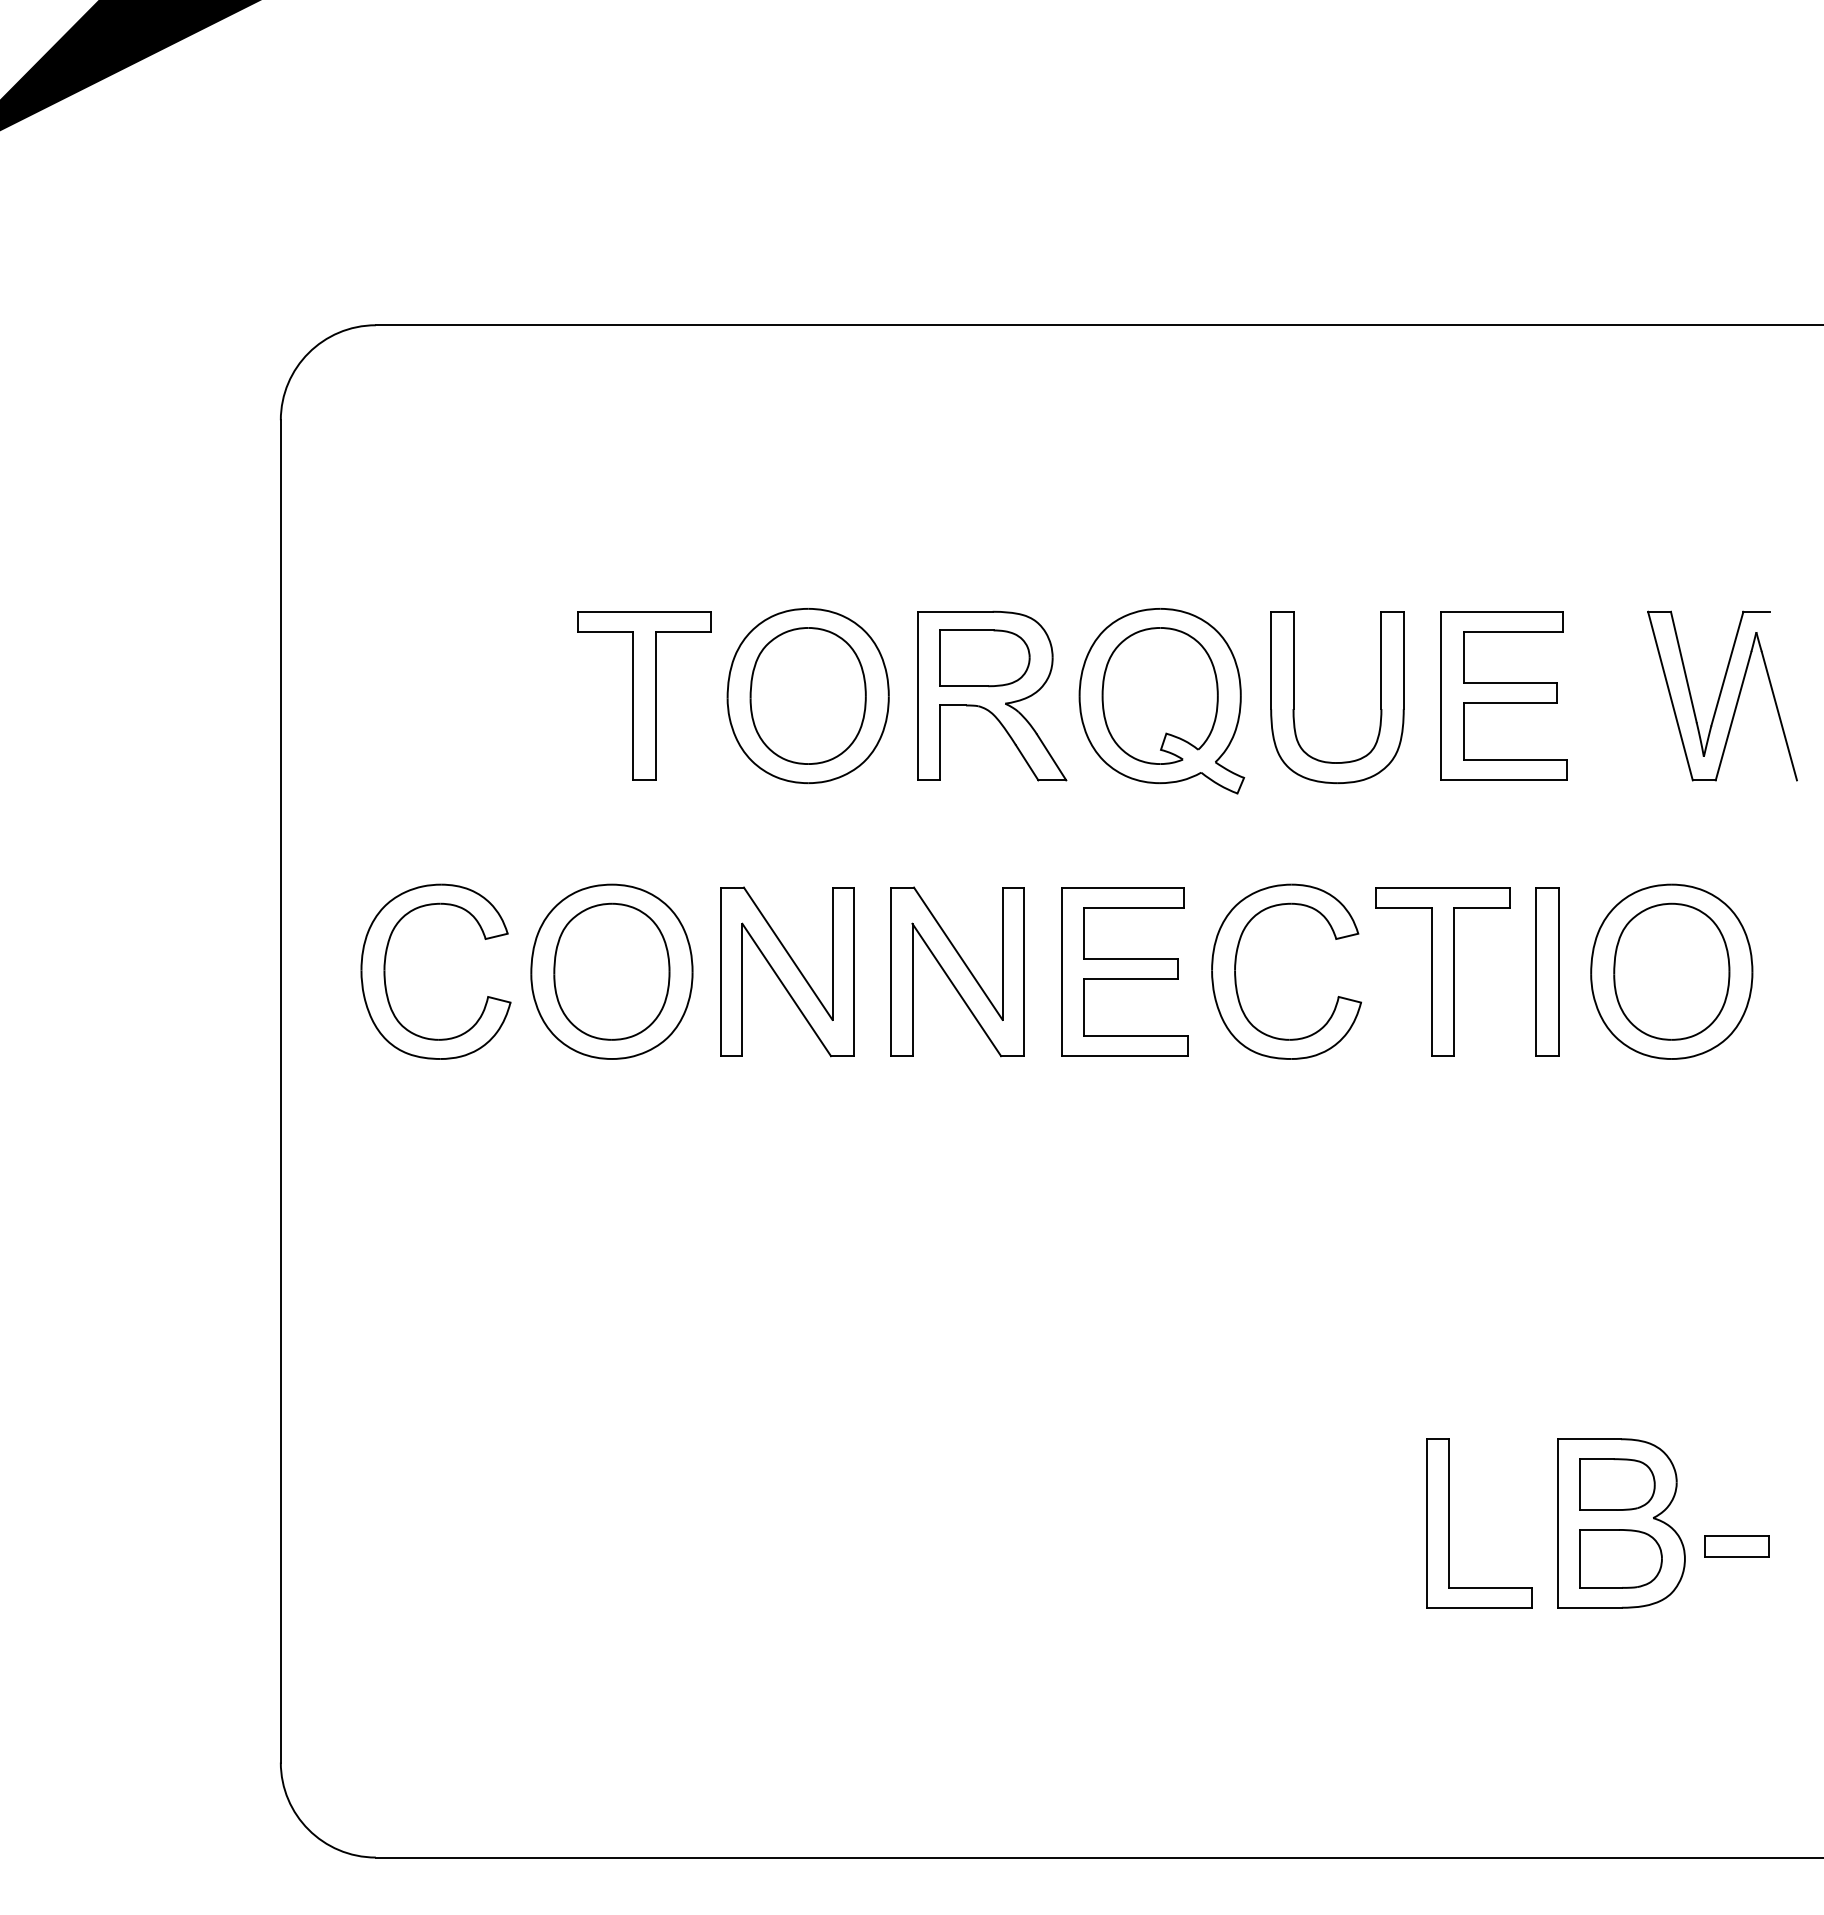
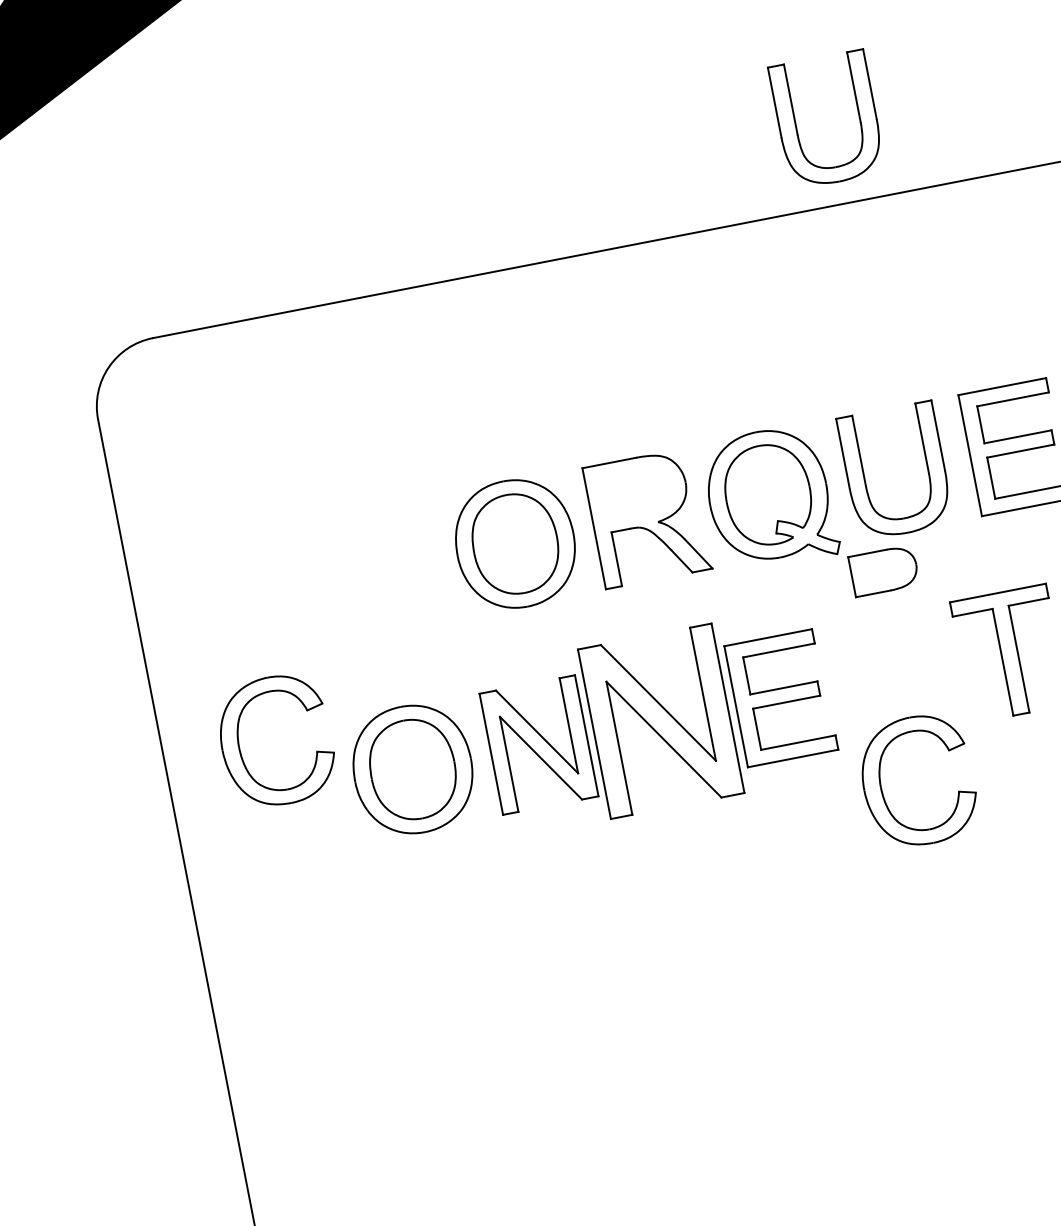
part: (1294, 208) -> (796, 125), added
part: (984, 658) -> (883, 571), moved
part: (644, 695) -> (397, 566), removed
part: (385, 971) -> (239, 747), moved
part: (957, 971) -> (661, 721), size x1.4
part: (1236, 975) -> (882, 790), moved

